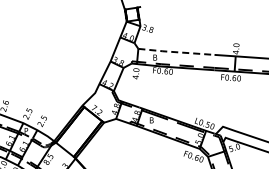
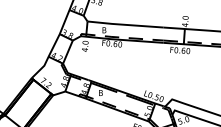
line: (175, 52) -> (124, 25), dashed -> solid

